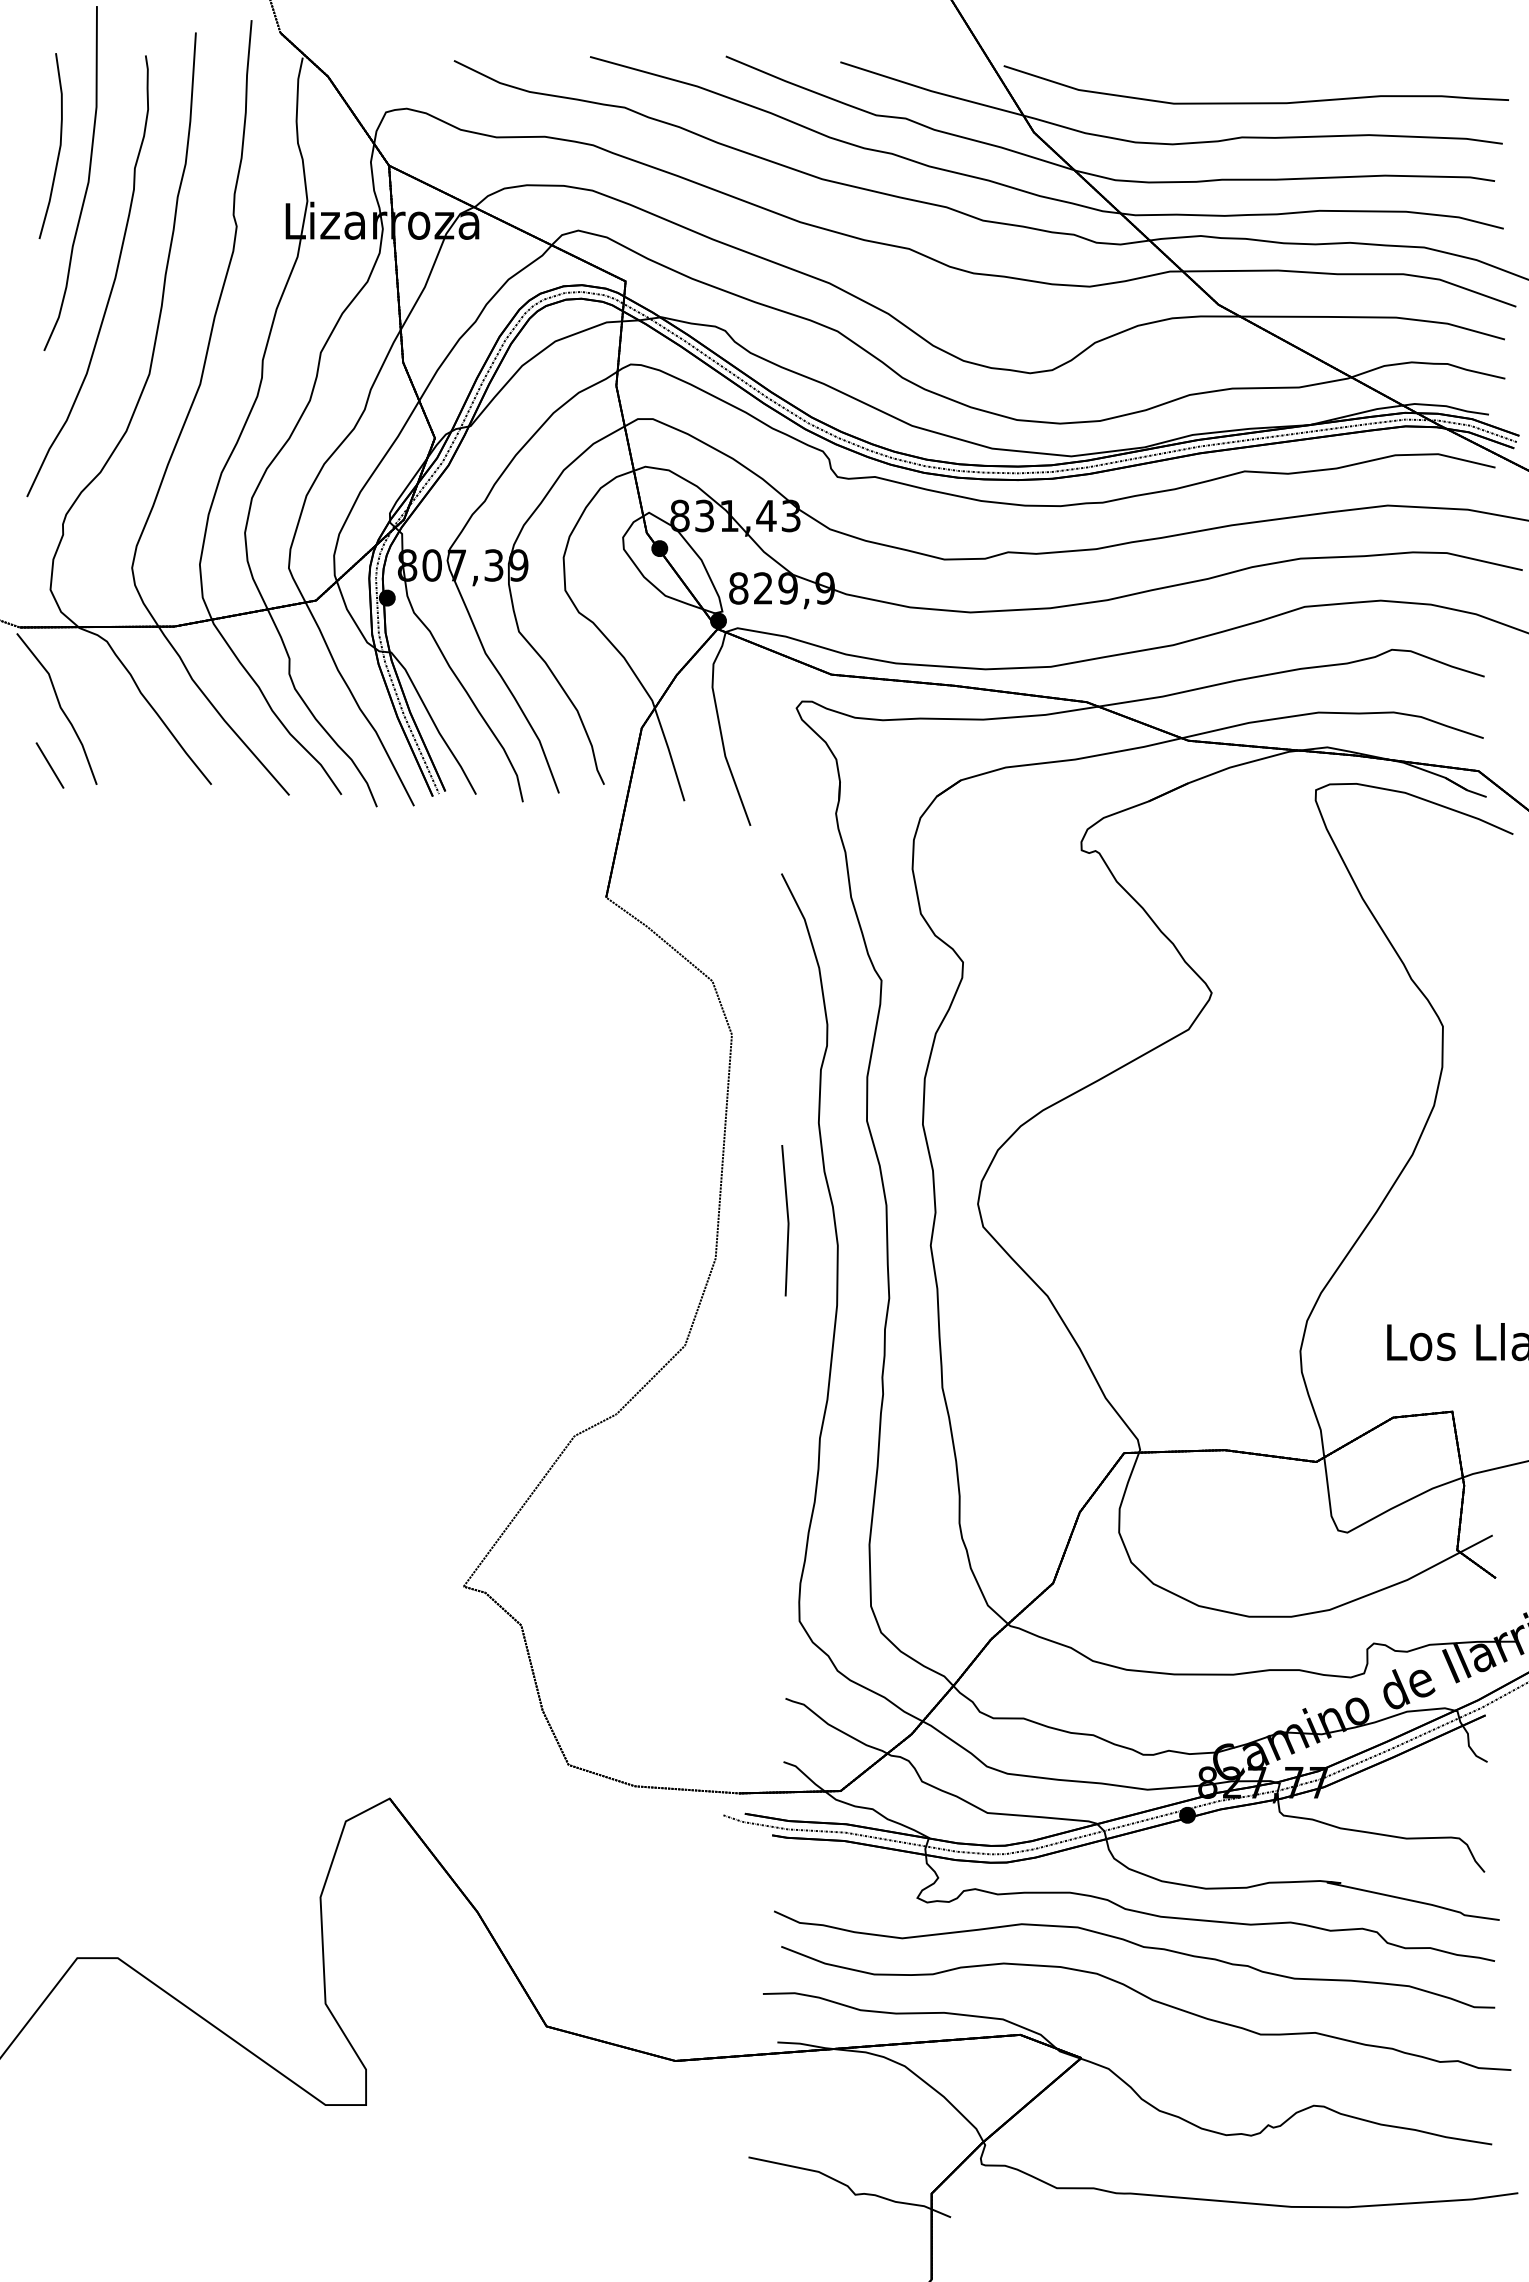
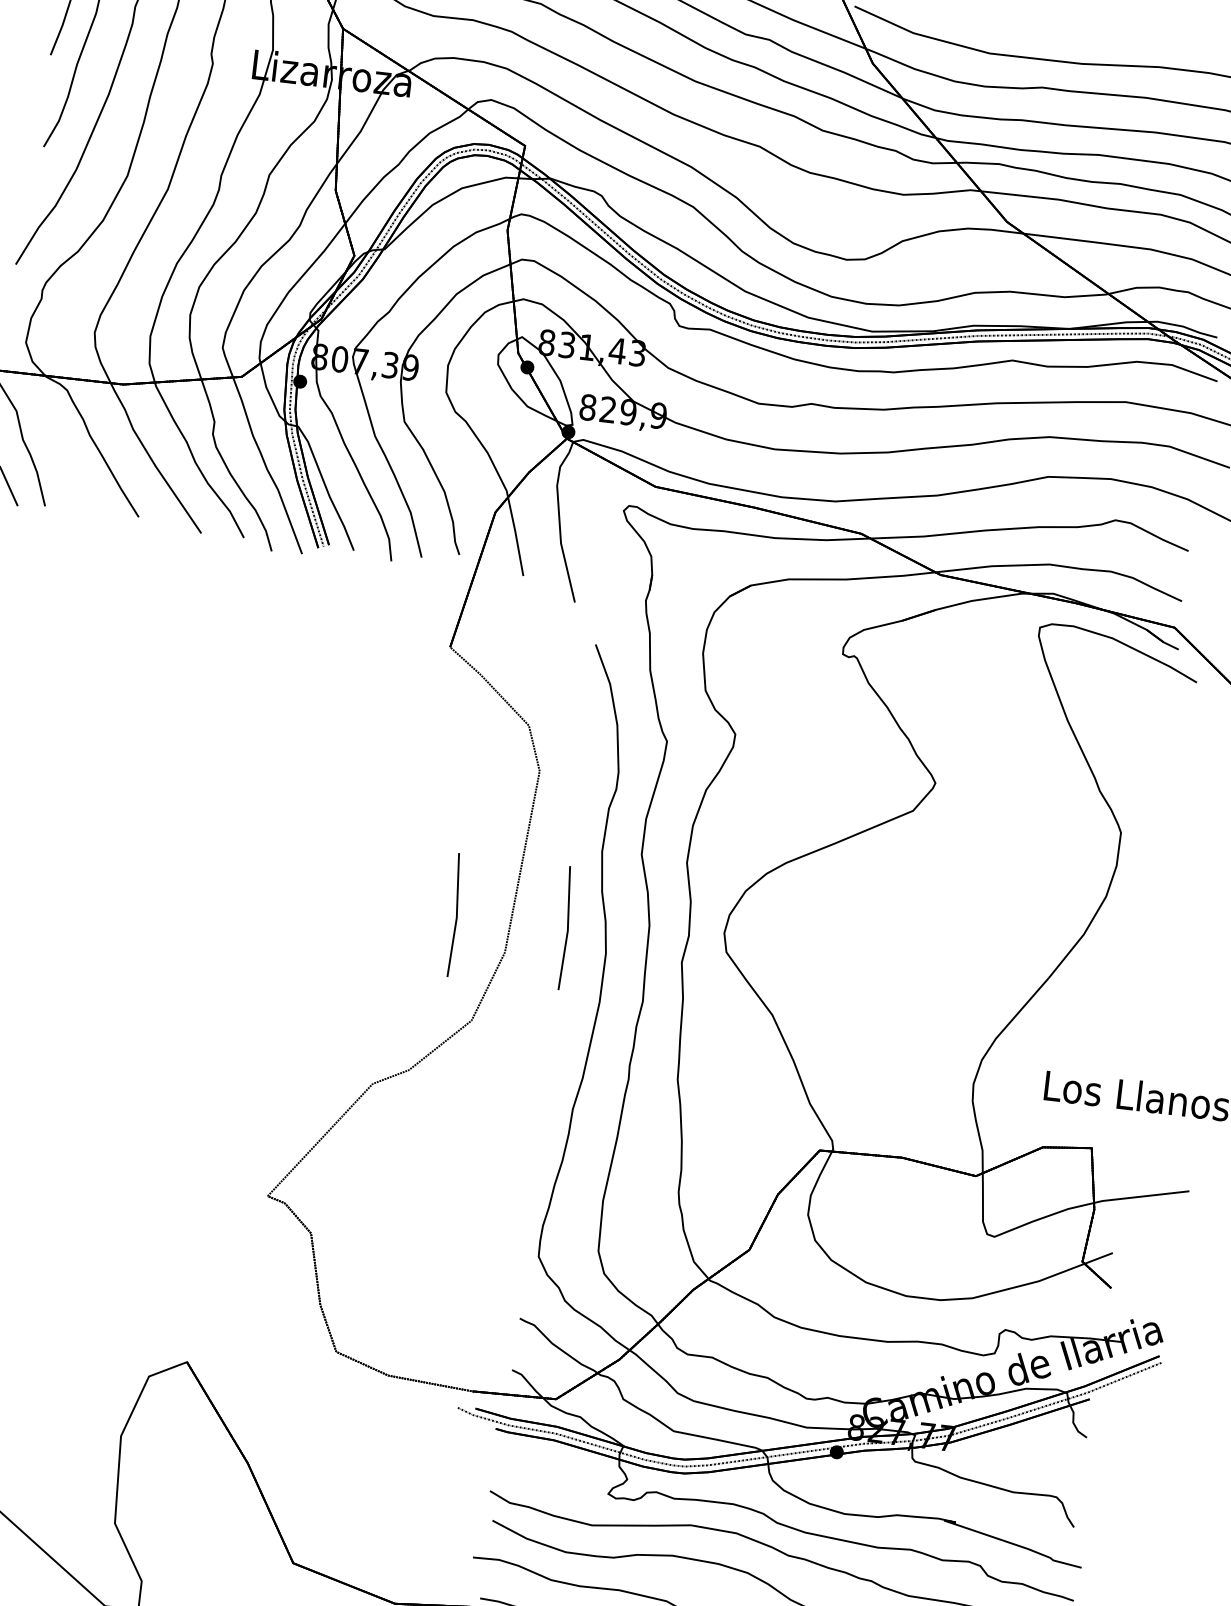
line: (651, 1220) -> (456, 915), added

